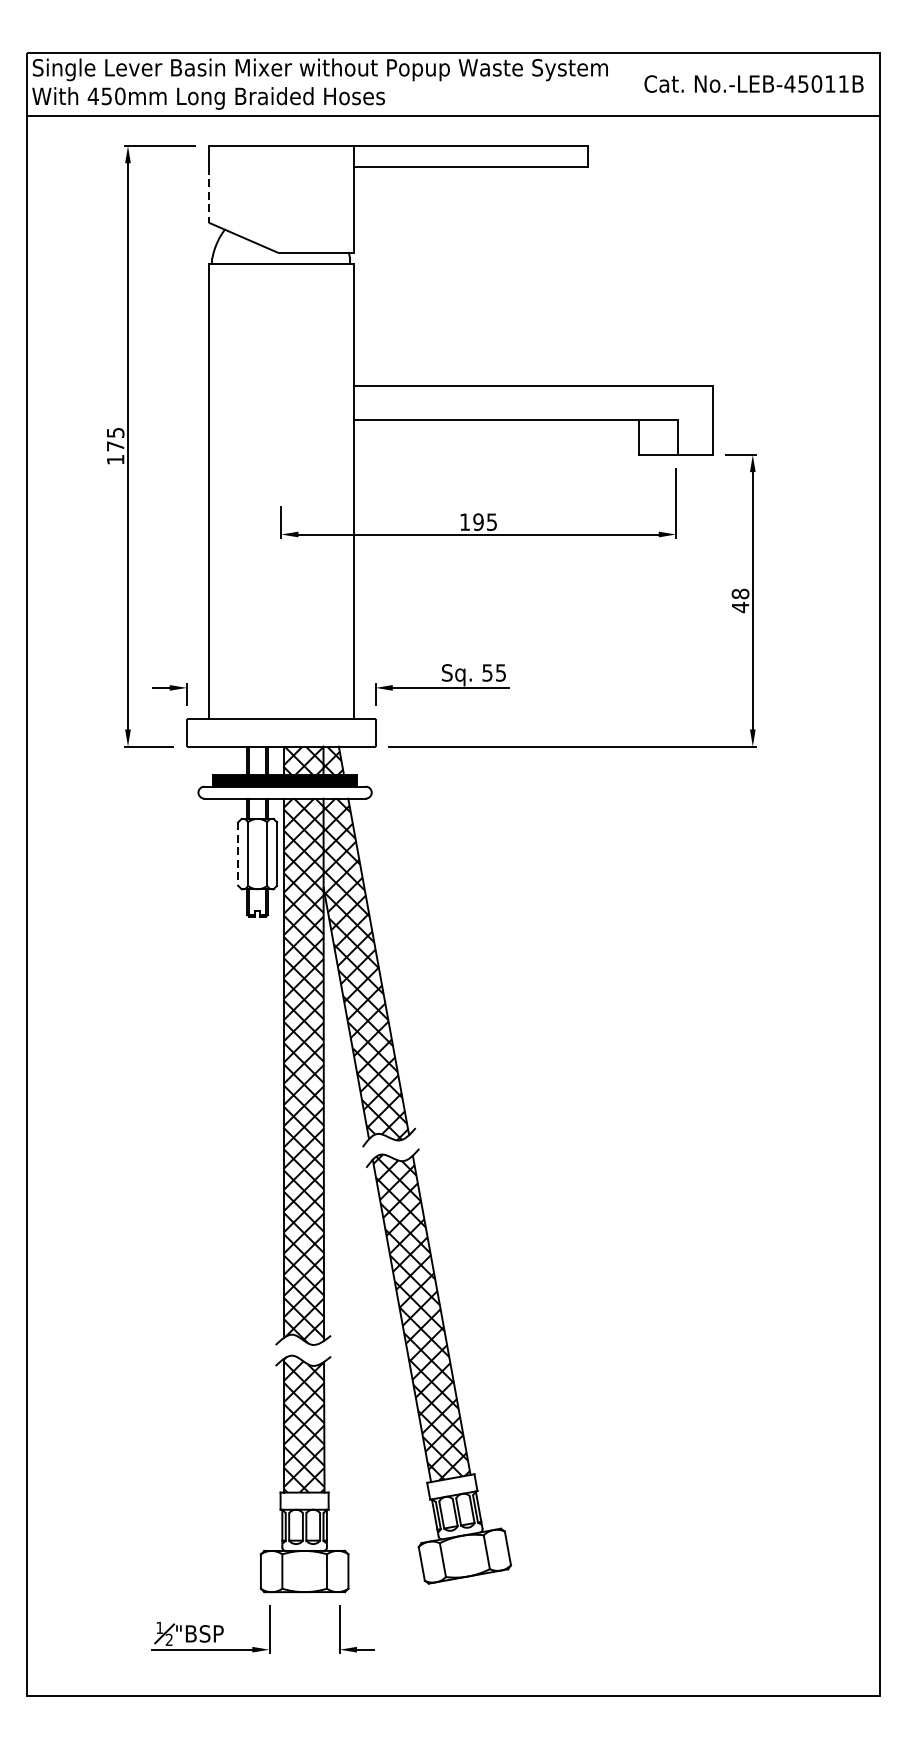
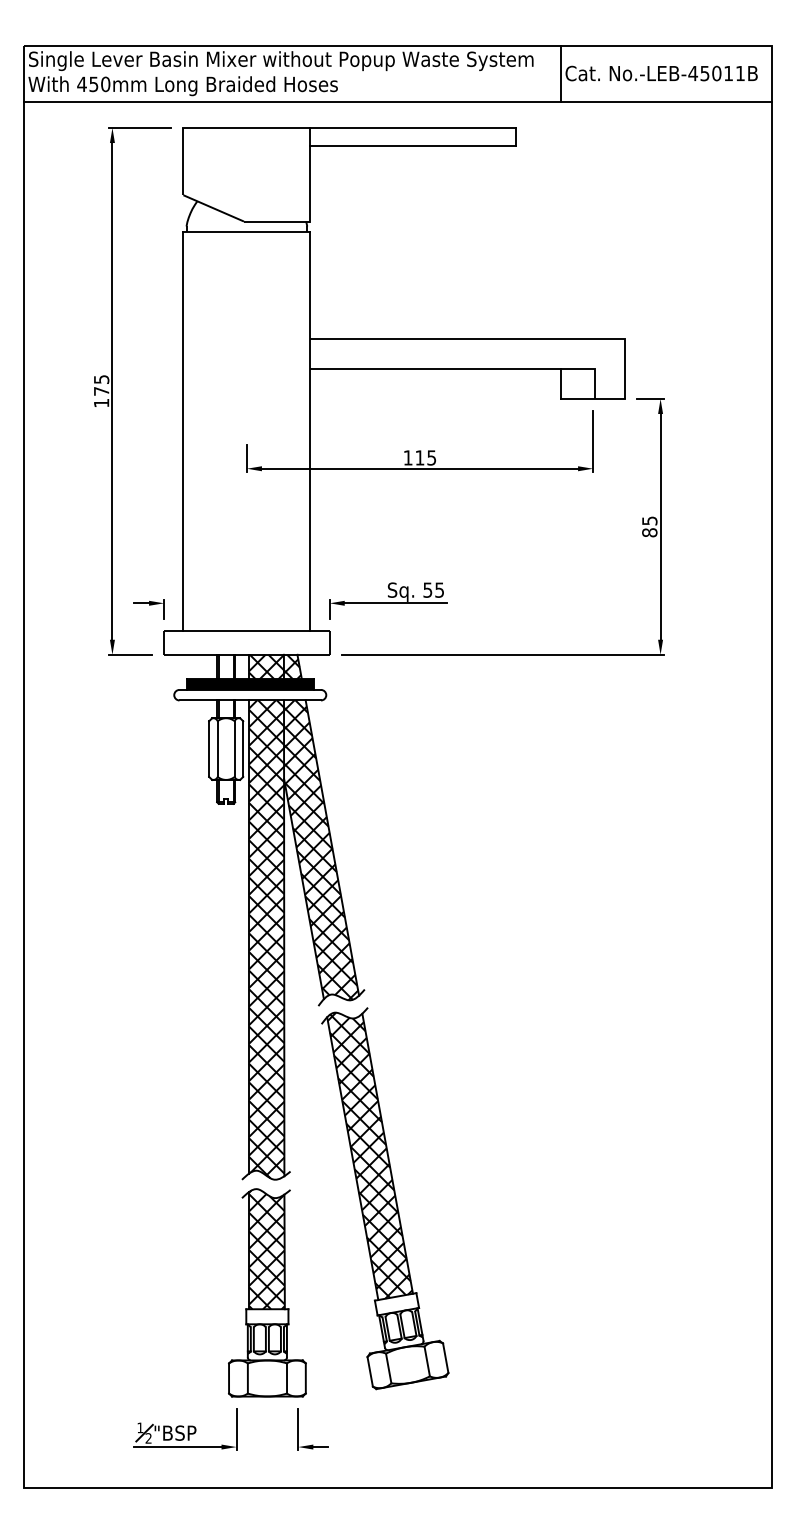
line: (638, 83) -> (560, 73), added
line: (208, 194) -> (183, 170), dashed -> solid
text: (478, 521) -> (419, 457), 195 -> 115
text: (740, 600) -> (649, 526), 48 -> 85
line: (238, 854) -> (209, 749), dashed -> solid

